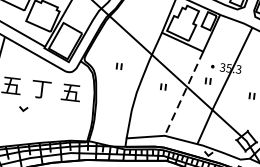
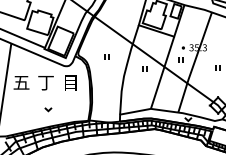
text: (71, 92) -> (70, 82), 五 -> 目
line: (183, 93) -> (162, 72), dashed -> solid
part: (23, 108) -> (48, 109), moved

